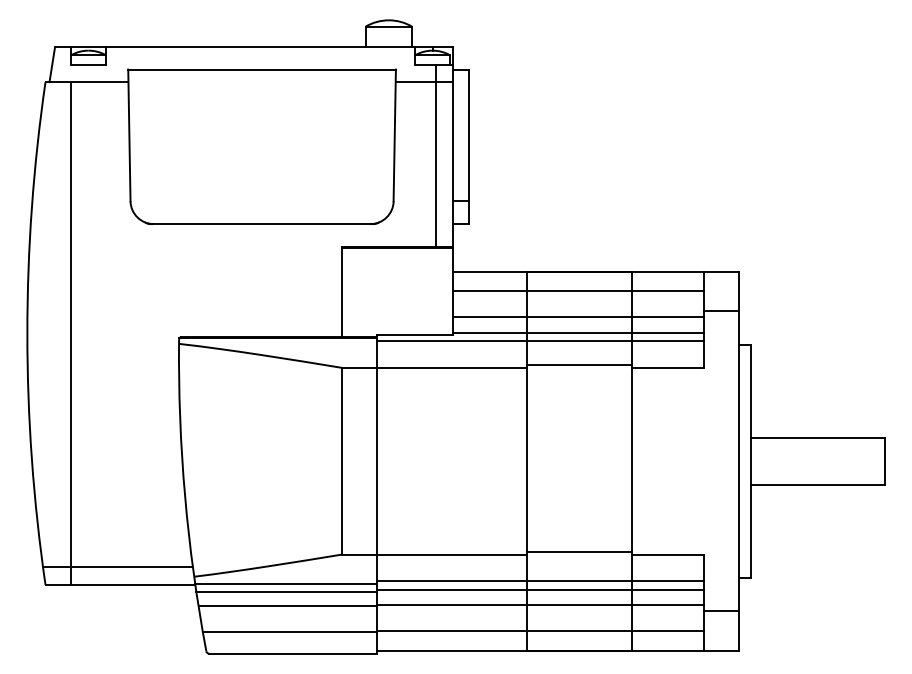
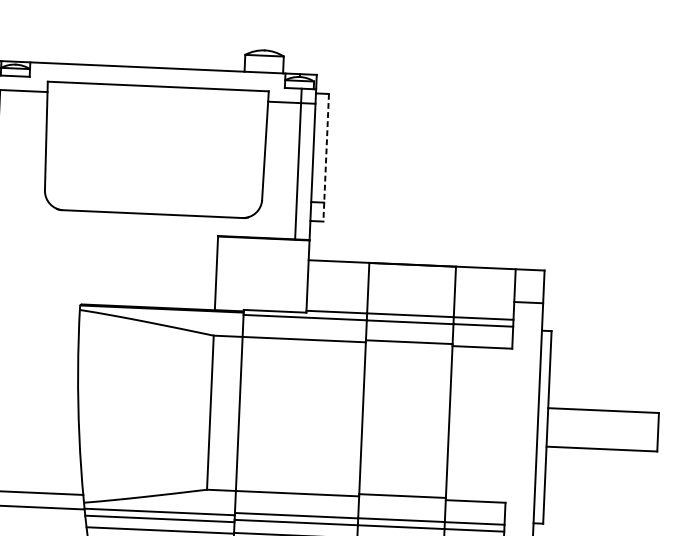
line: (468, 147) -> (325, 158), solid -> dashed
line: (578, 291) -> (411, 281), removed
line: (578, 317) -> (410, 302), removed

